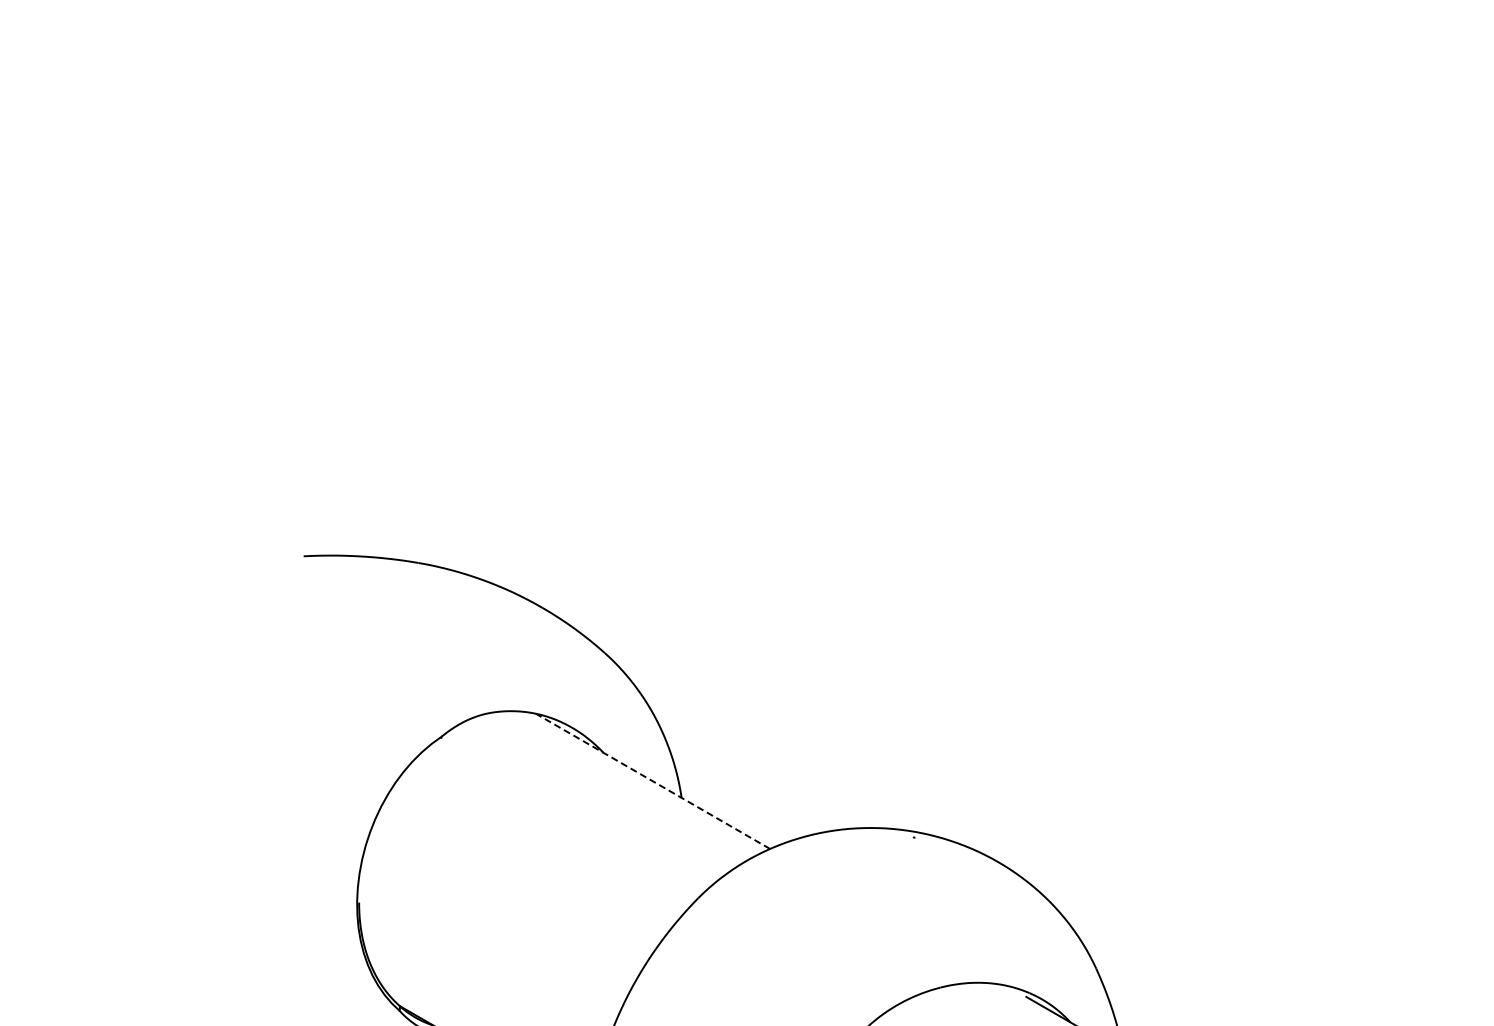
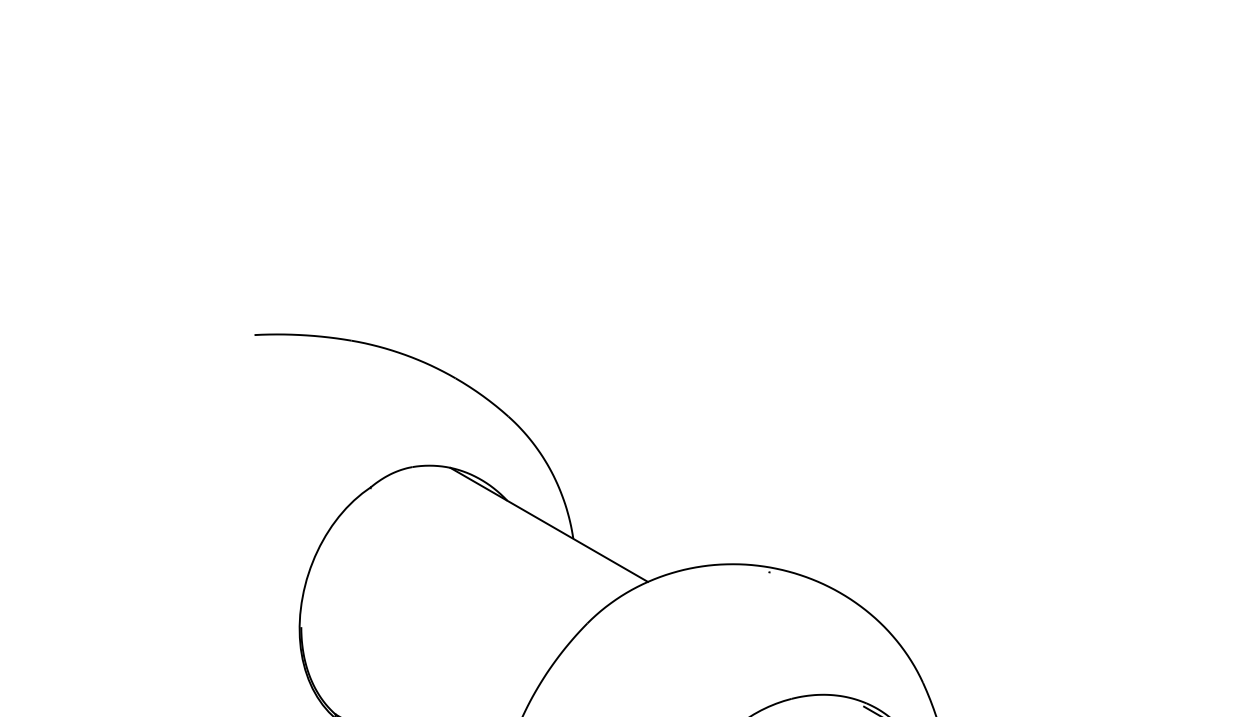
line: (652, 781) -> (548, 525), dashed -> solid

